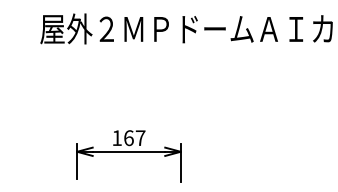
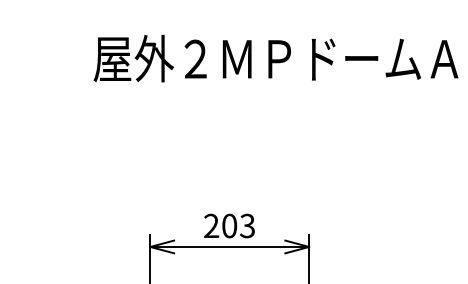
text: (128, 138) -> (229, 226), 167 -> 203

